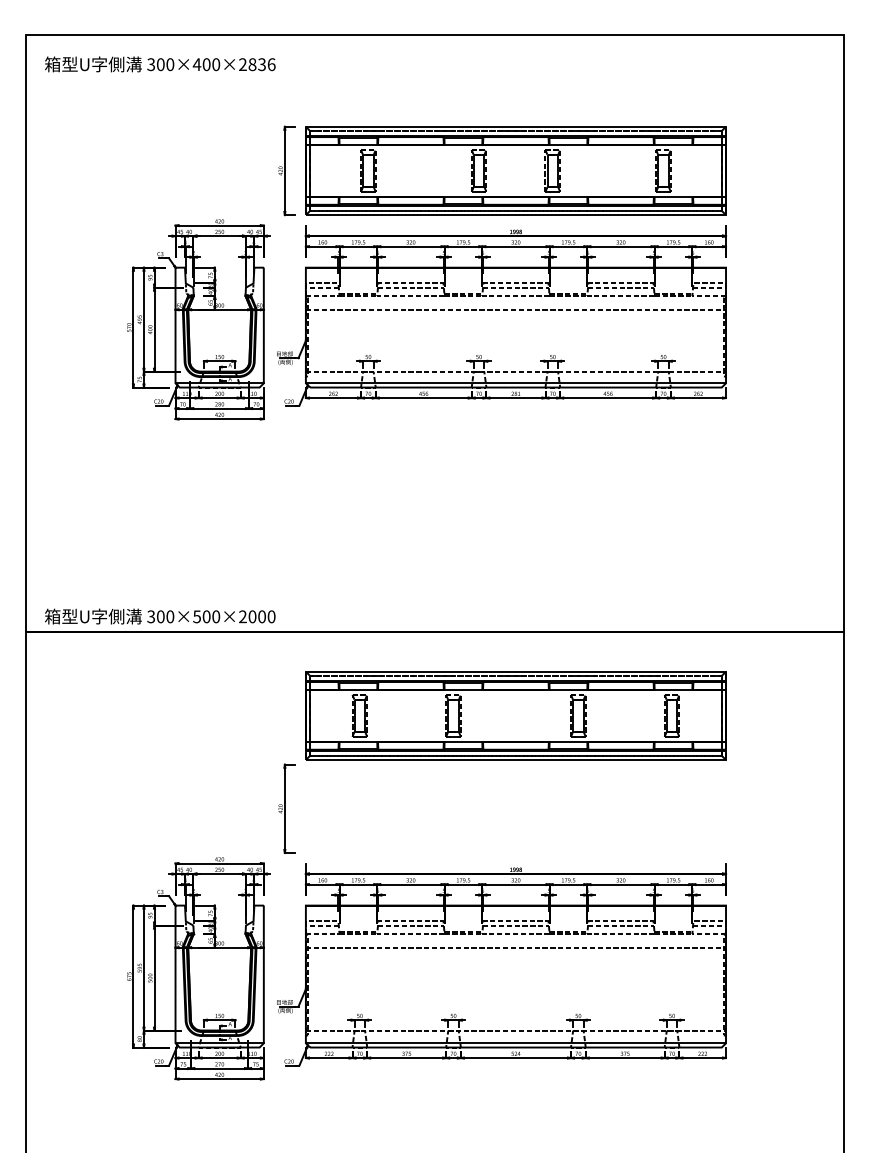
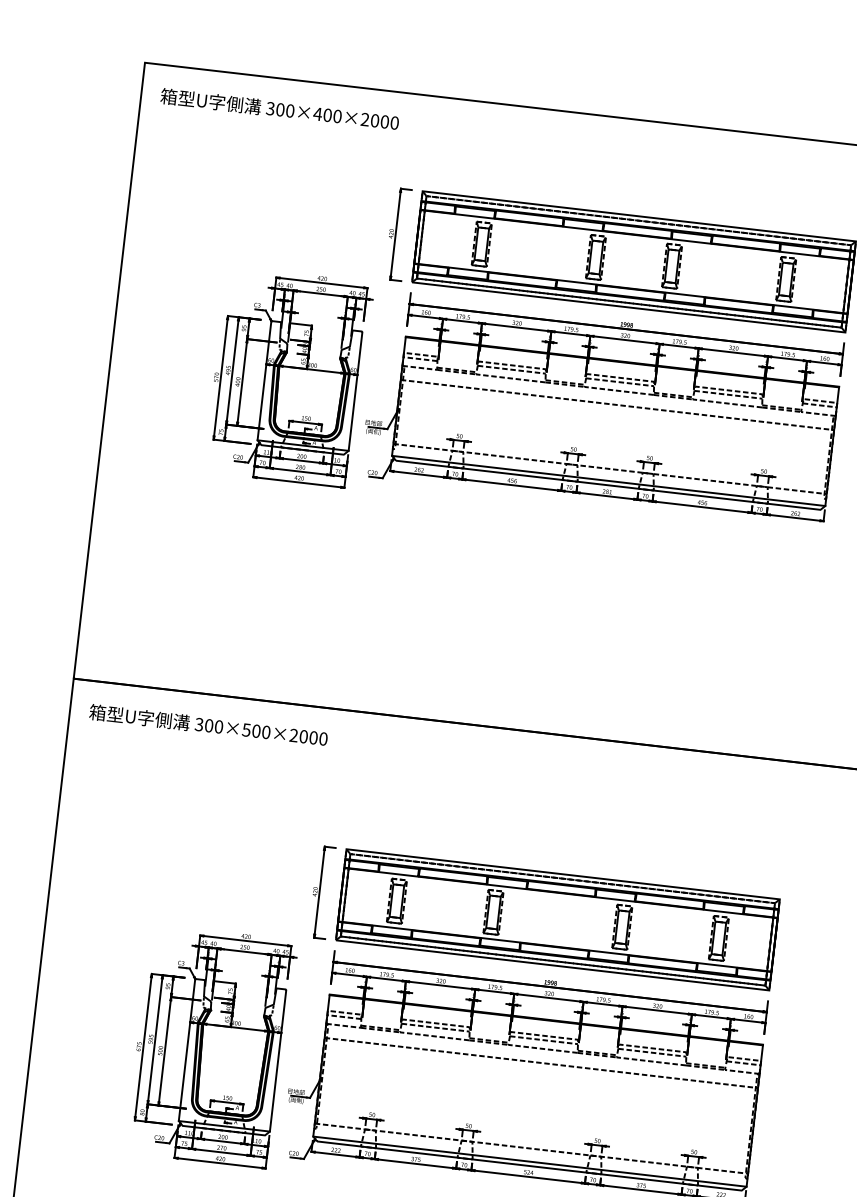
text: (261, 64) -> (384, 121), 300×400×2836 -> 300×400×2000
text: (160, 616) -> (208, 725), moved
part: (515, 715) -> (557, 919), moved

